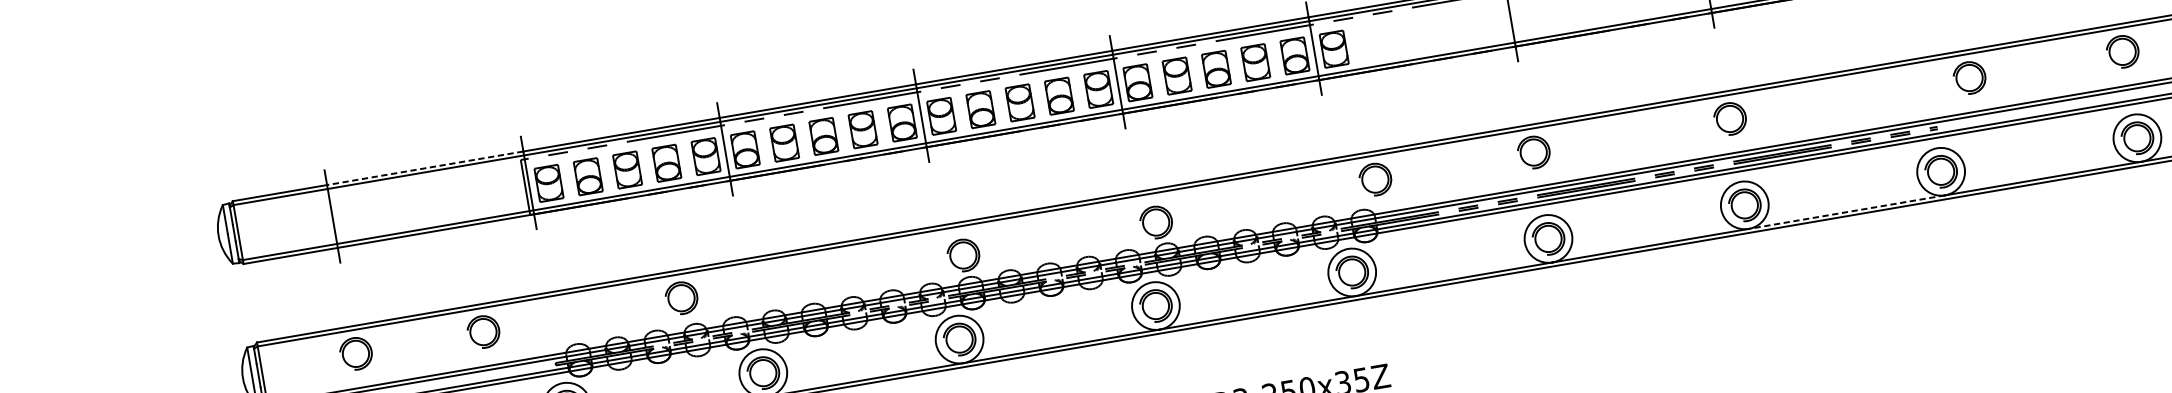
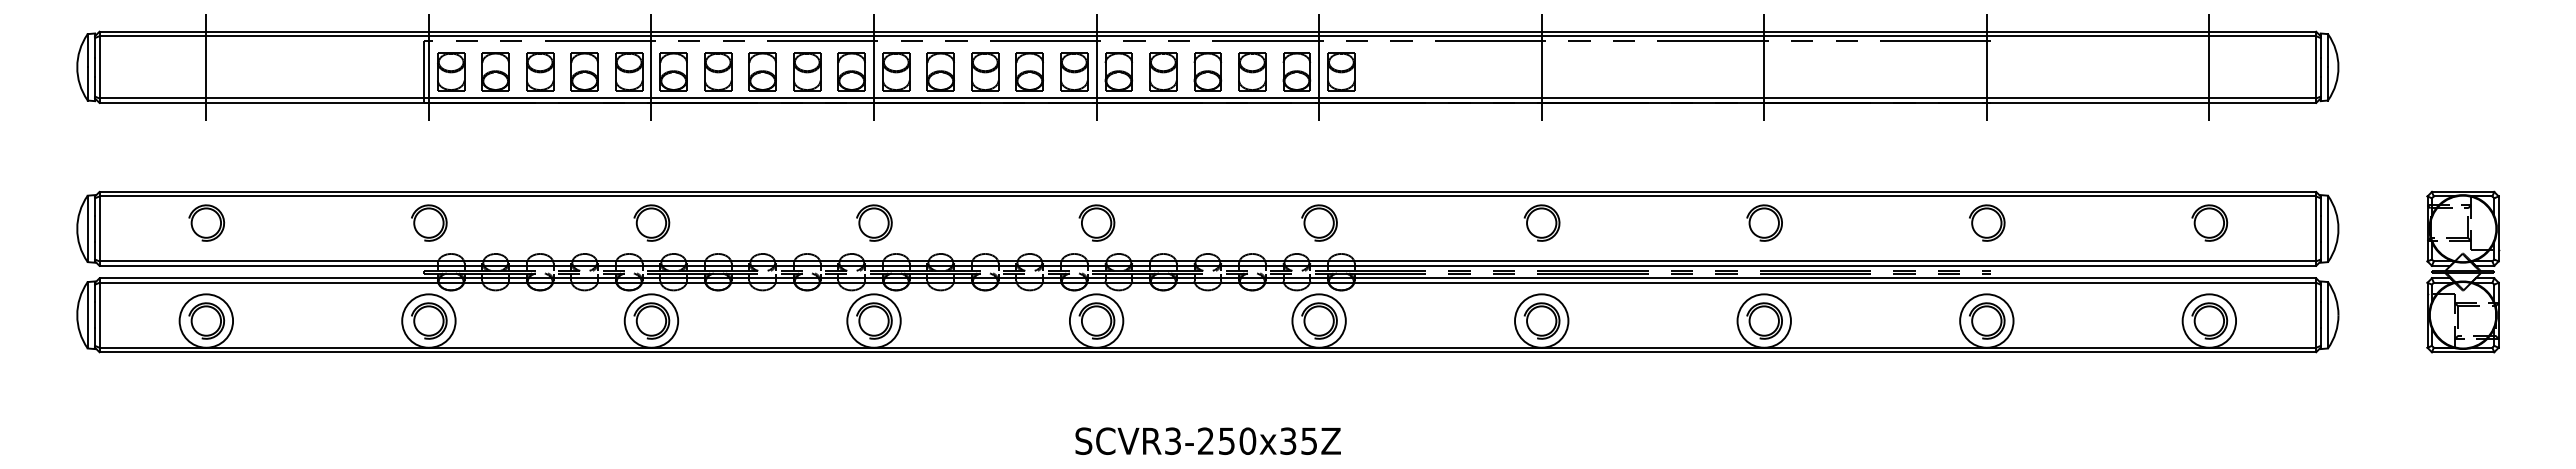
part: (1970, 77) -> (1987, 222), moved
line: (425, 168) -> (317, 31), dashed -> solid
part: (1375, 179) -> (1319, 222), moved
line: (1846, 211) -> (1875, 347), dashed -> solid
part: (1155, 222) -> (1096, 222), moved
part: (963, 254) -> (874, 222), moved
part: (681, 297) -> (651, 222), moved
part: (483, 331) -> (429, 222), moved

